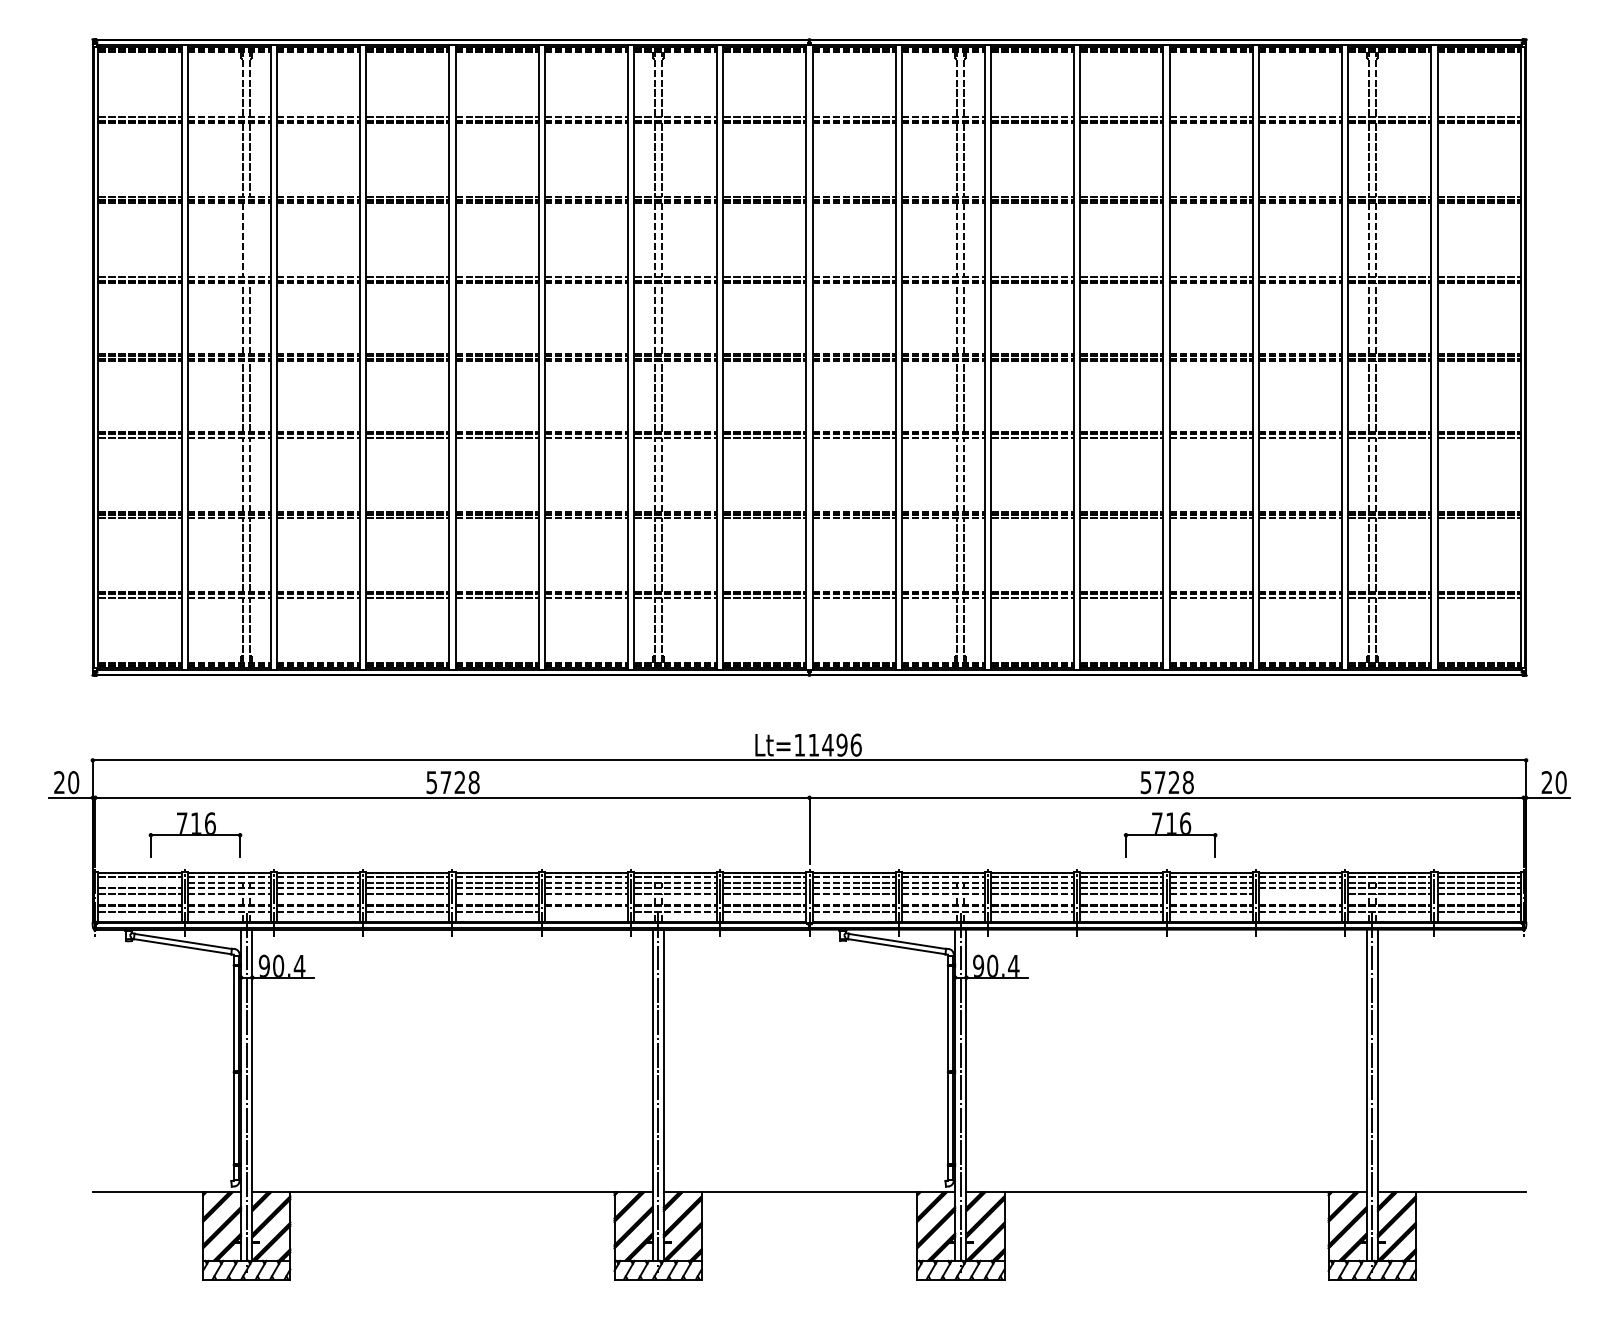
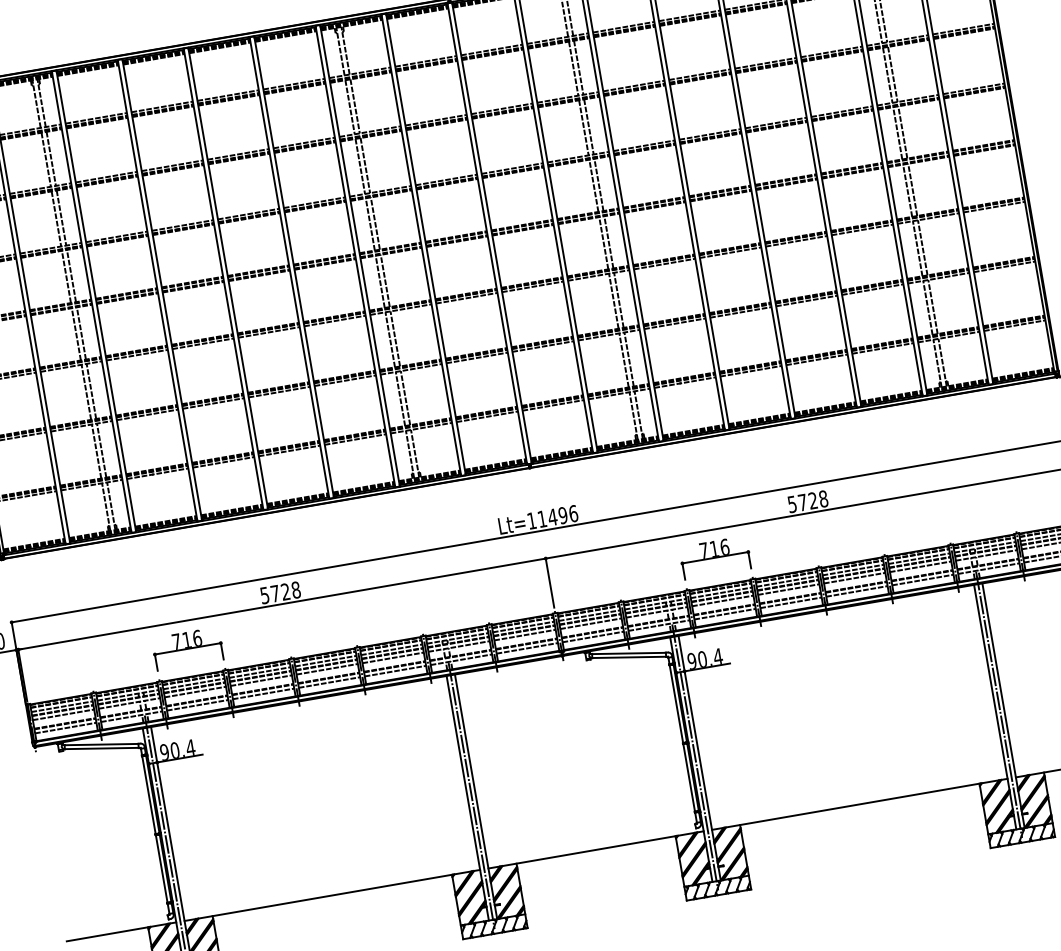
line: (250, 239) -> (61, 217), added
part: (195, 834) -> (187, 648), moved
part: (1170, 834) -> (715, 557), moved
line: (139, 882) -> (61, 706), added
line: (1299, 893) -> (919, 566), added
line: (585, 911) -> (394, 671), added

